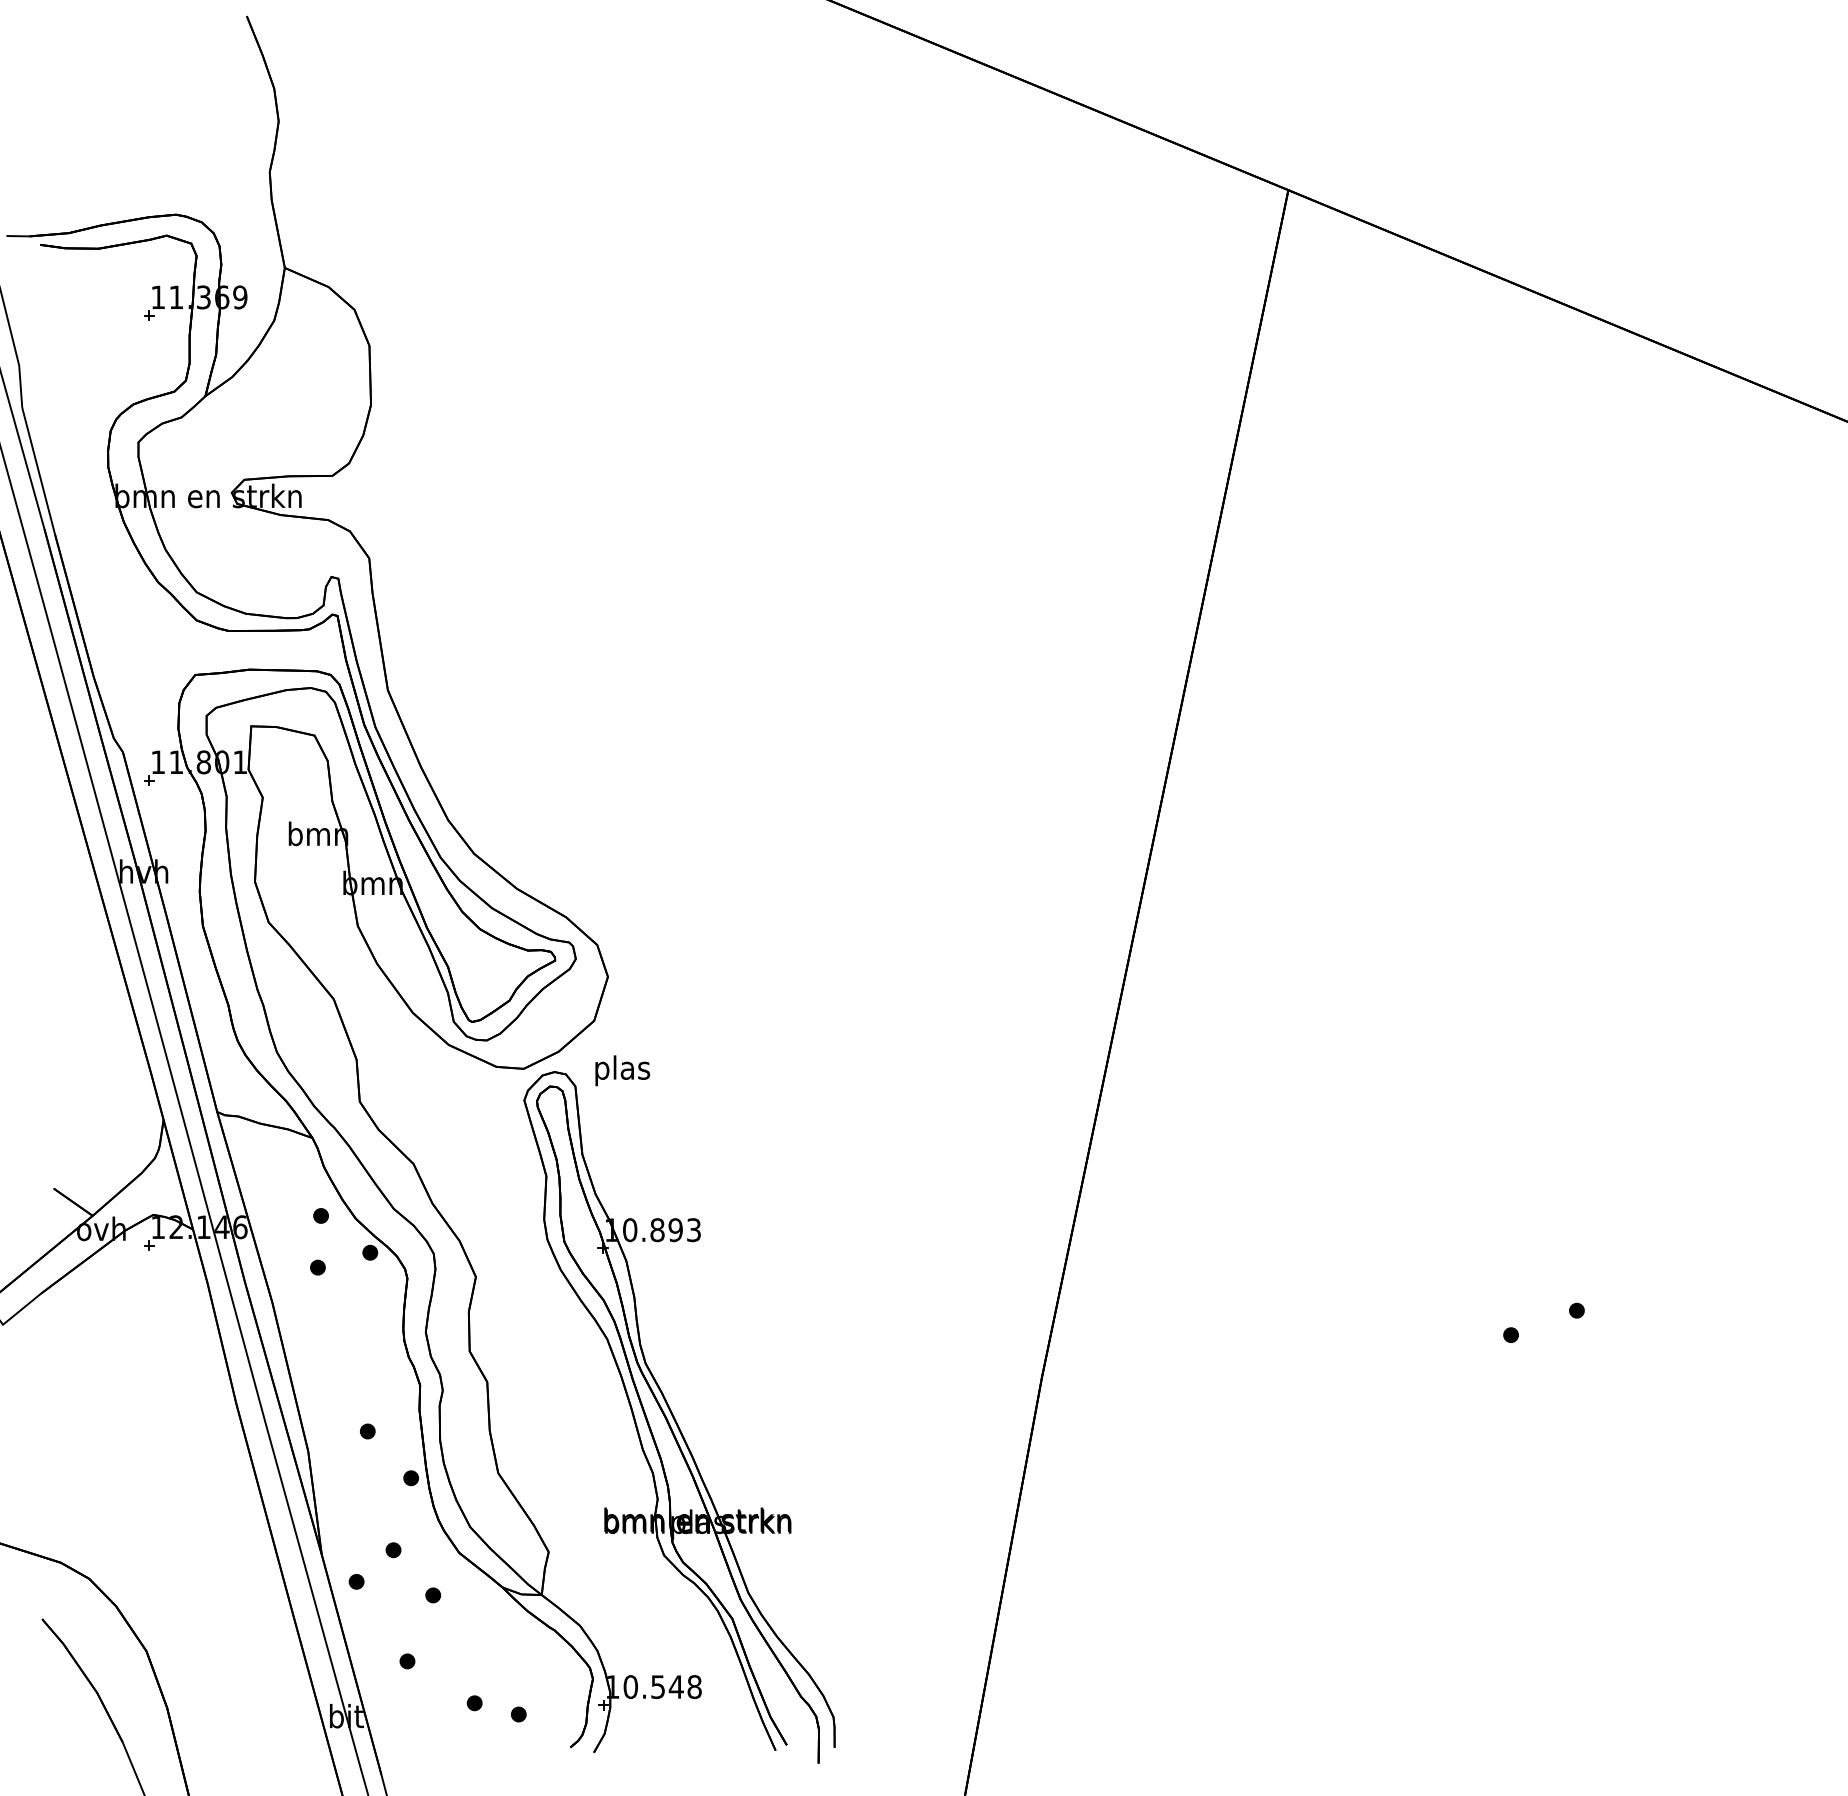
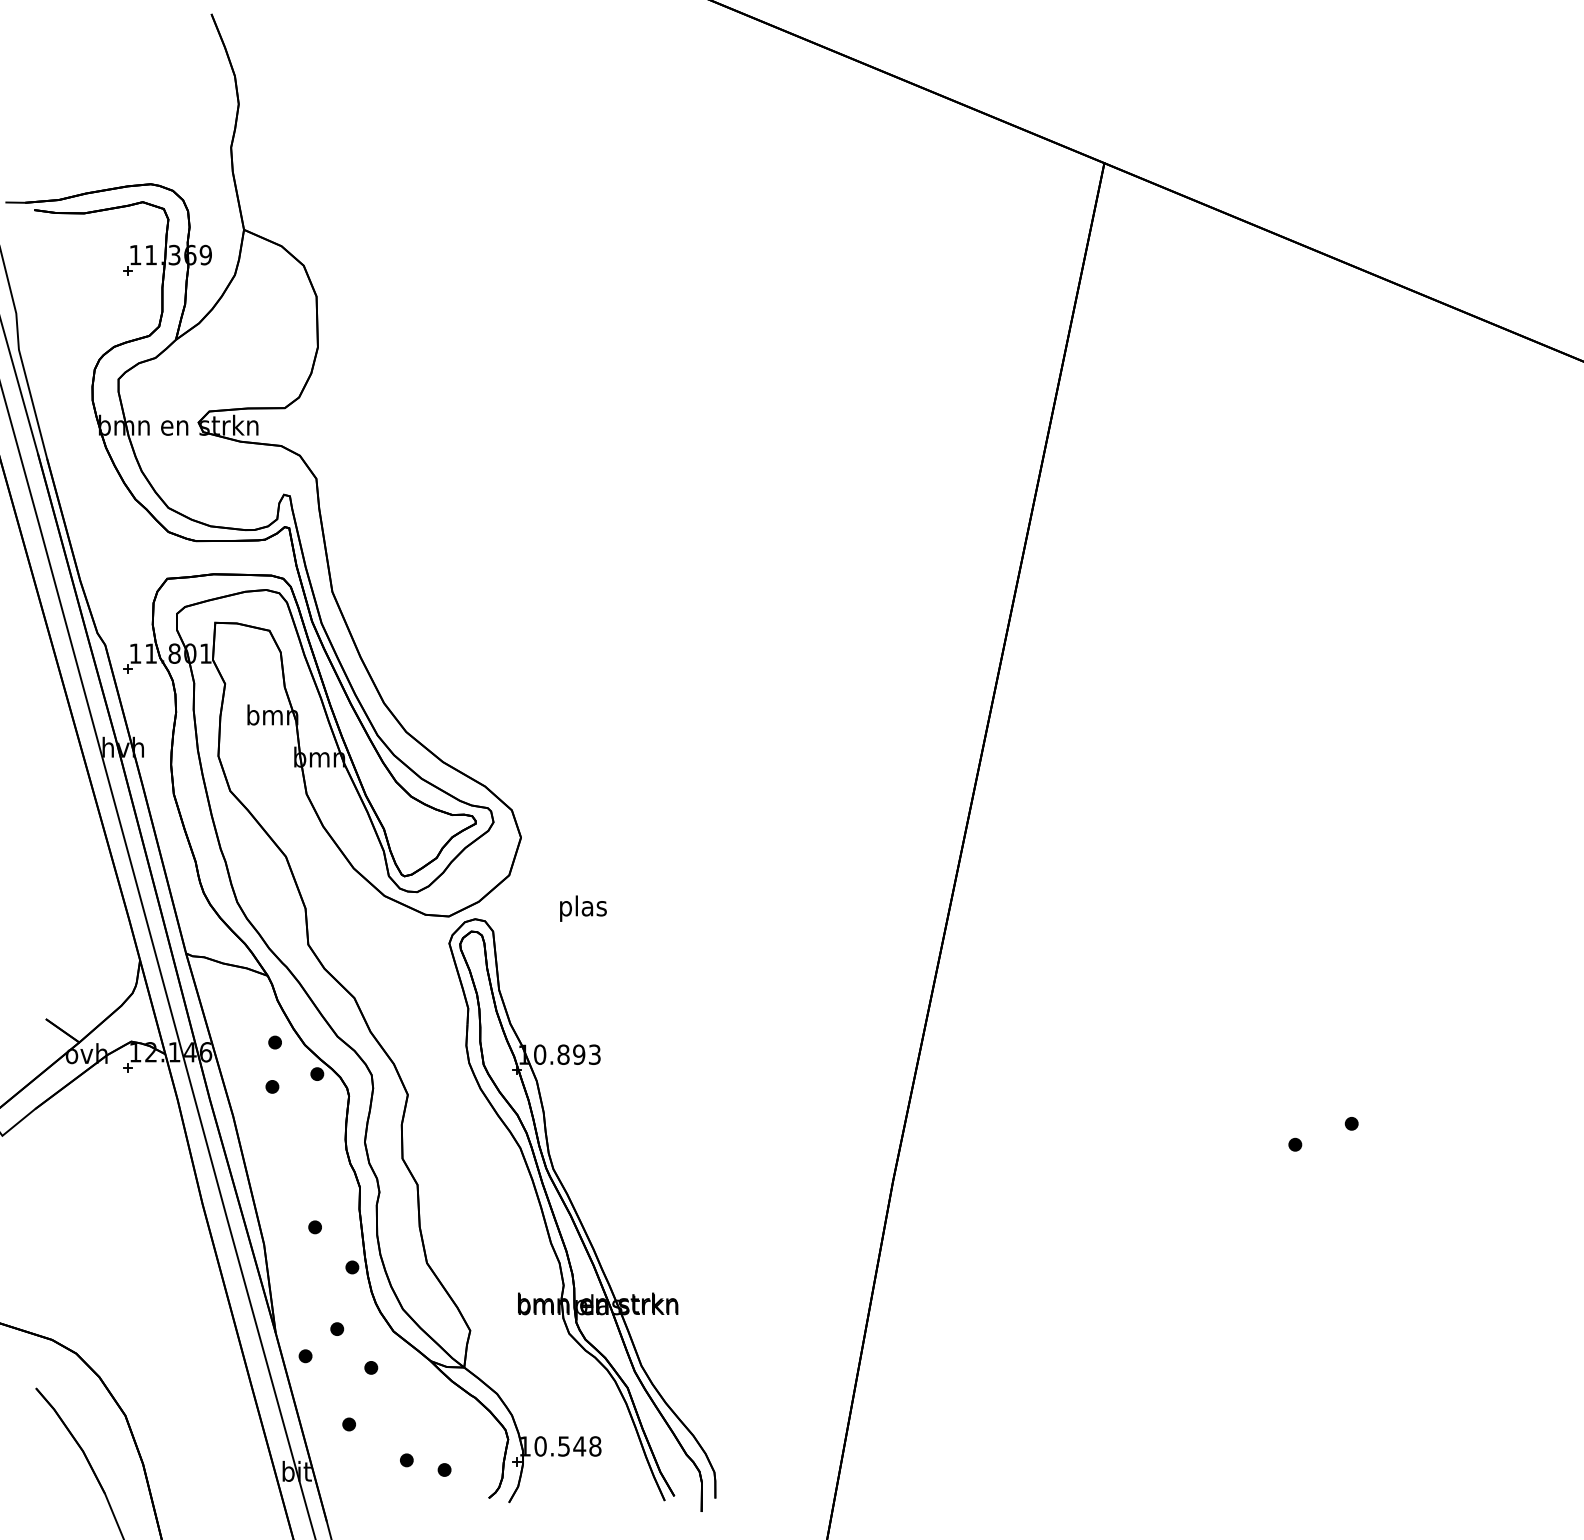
text: (622, 1070) -> (583, 908), moved

